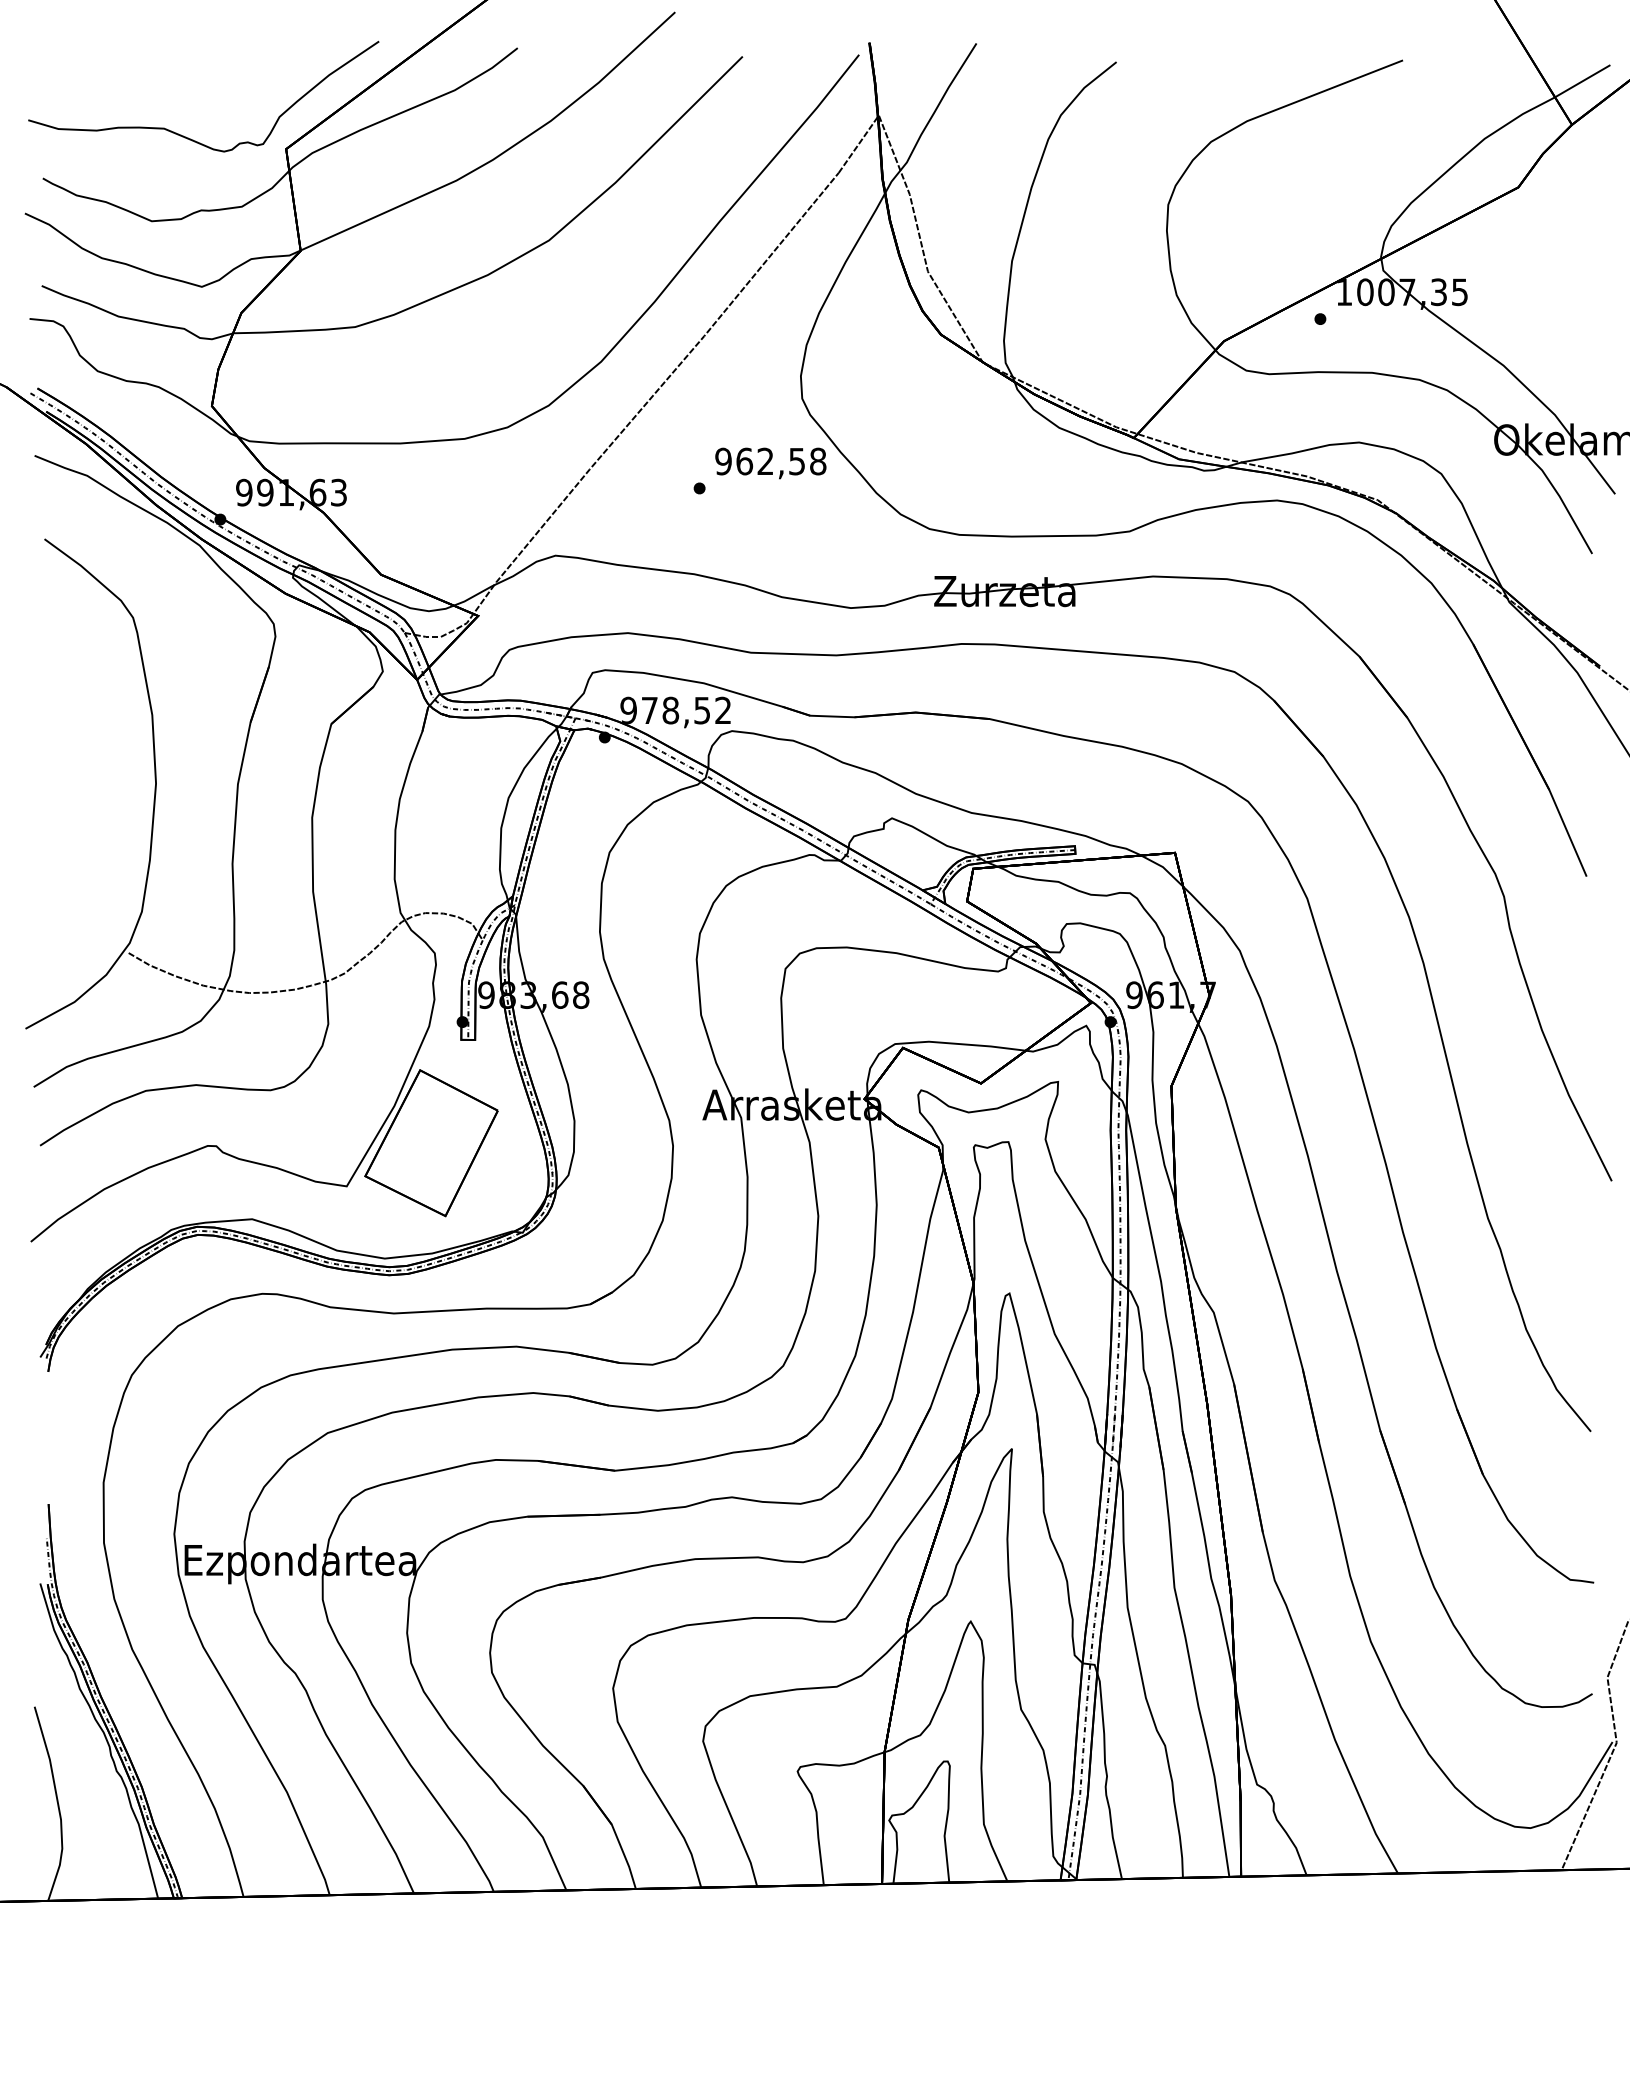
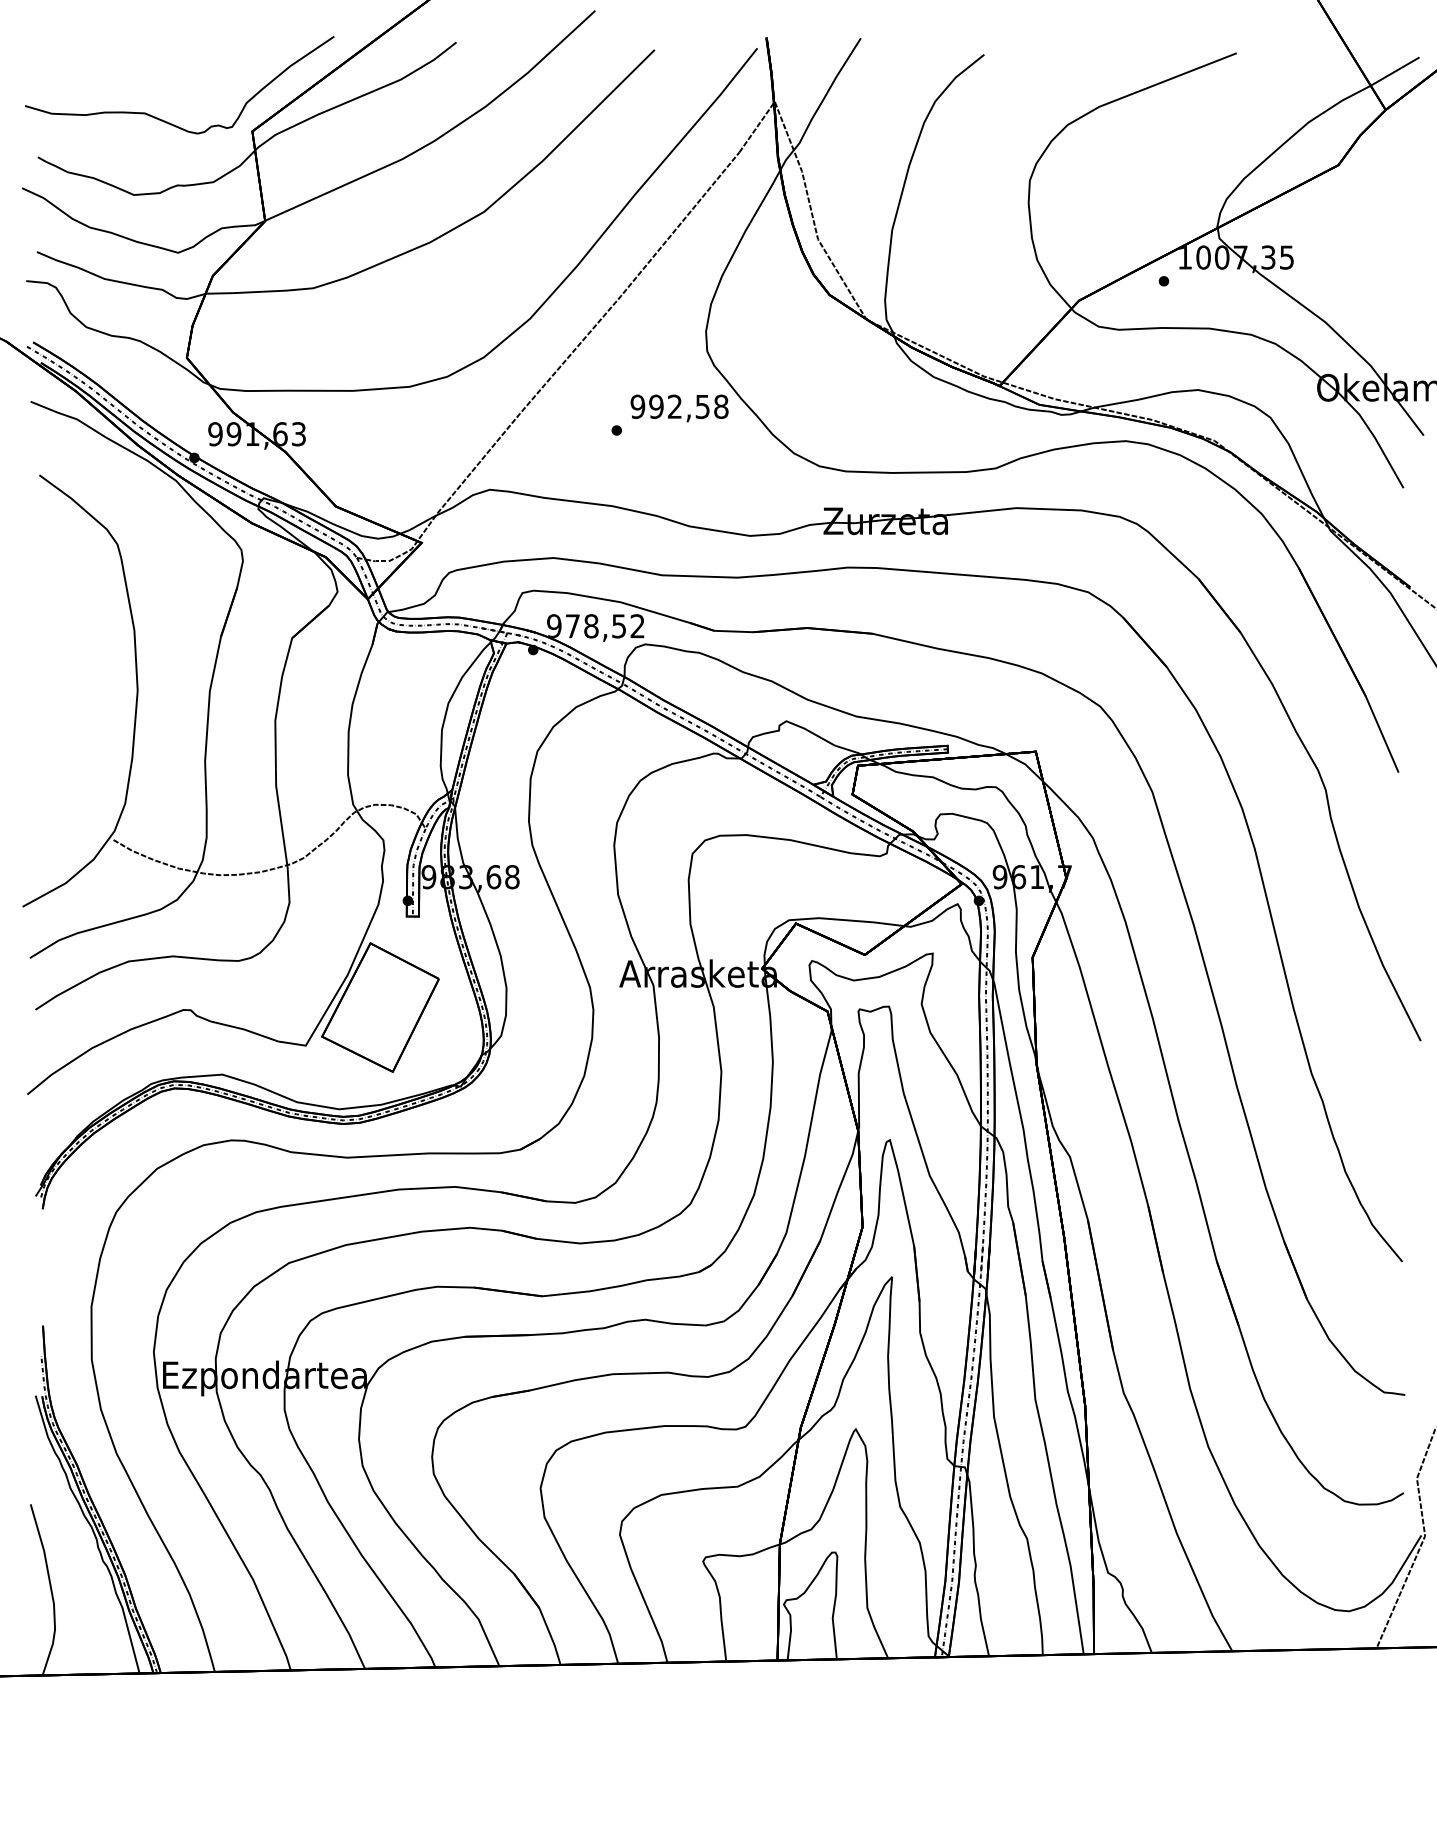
text: (744, 461) -> (656, 406), 962,58 -> 992,58

